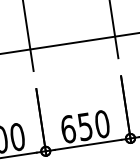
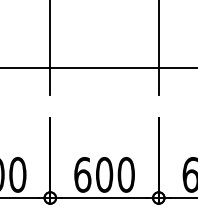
text: (85, 126) -> (104, 174), 650 -> 600

